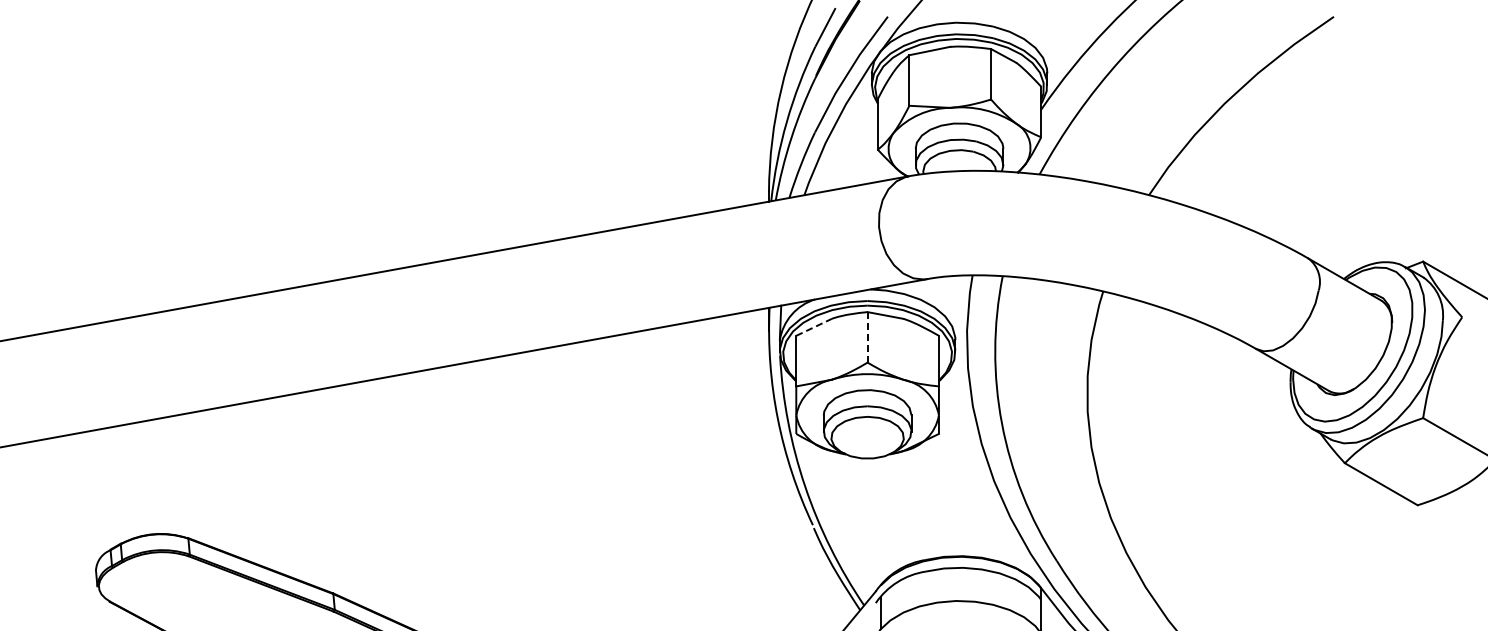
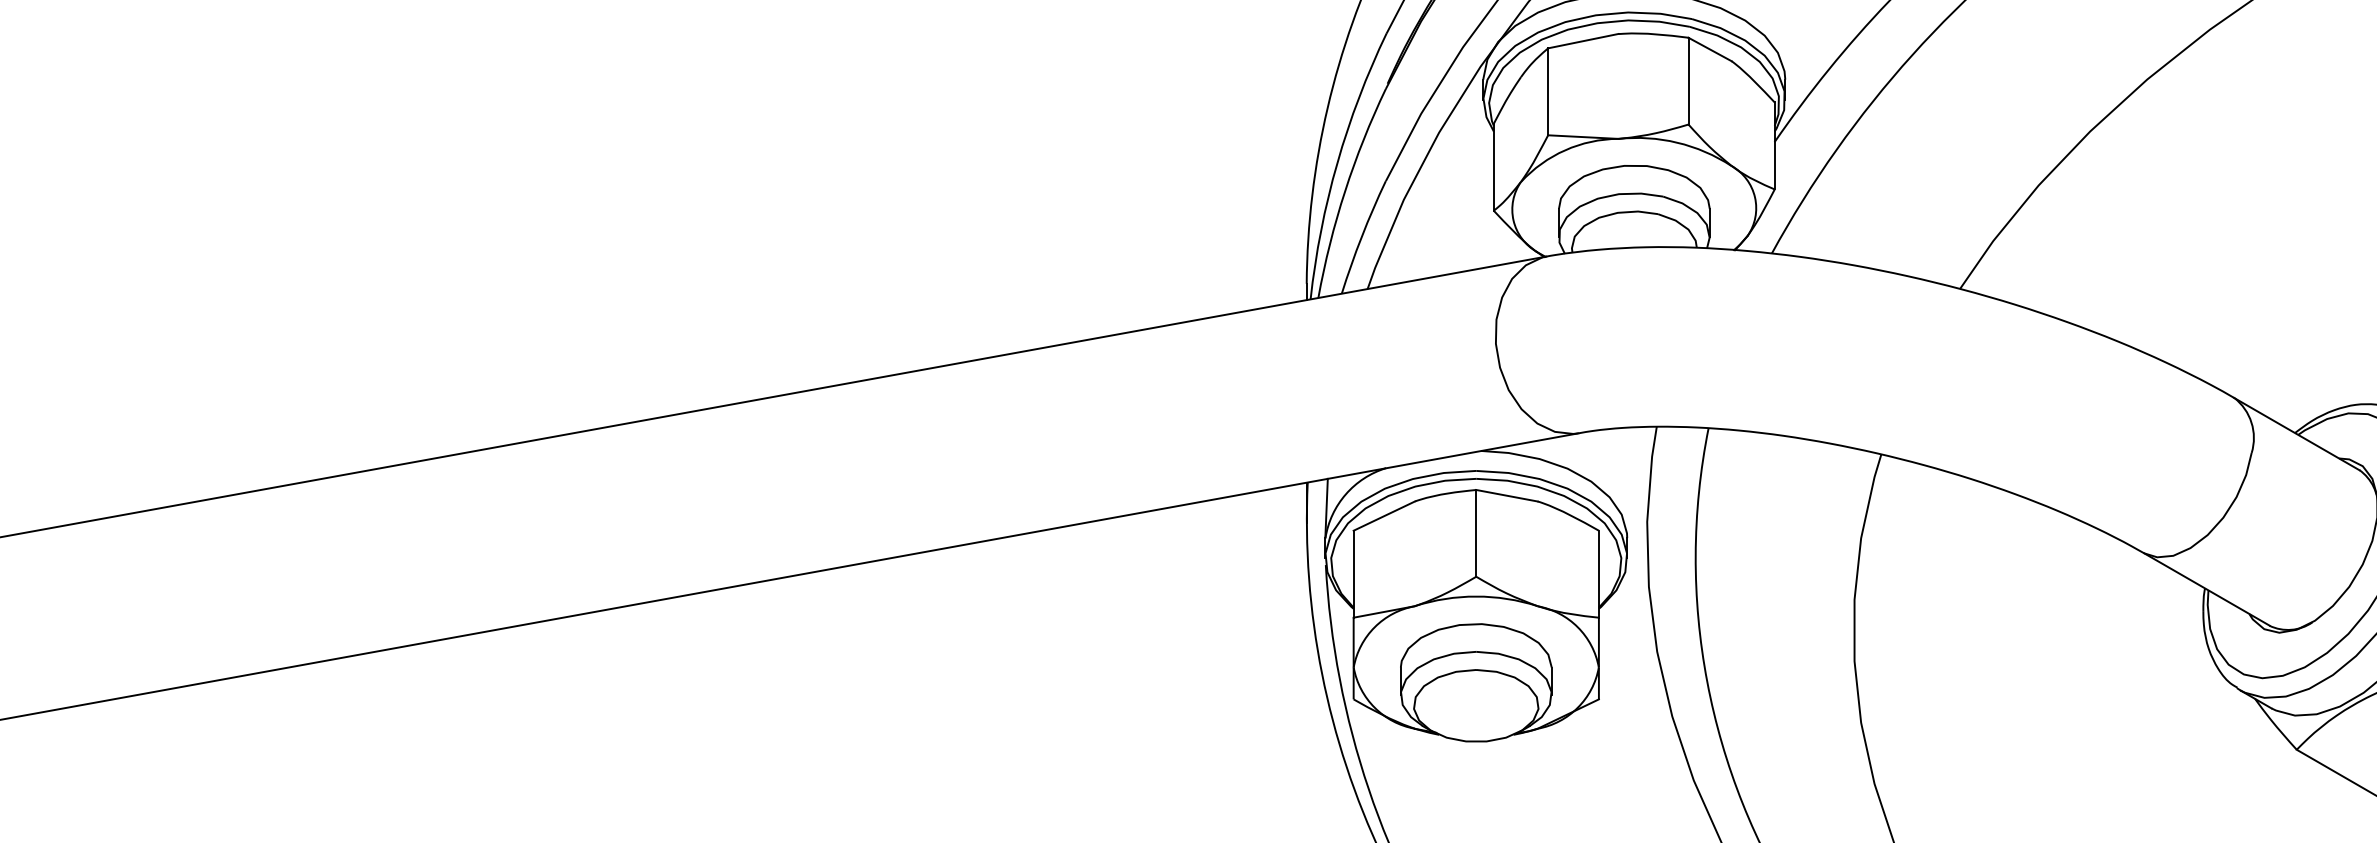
line: (814, 327) -> (1384, 516), dashed -> solid
line: (867, 337) -> (1476, 533), dashed -> solid

